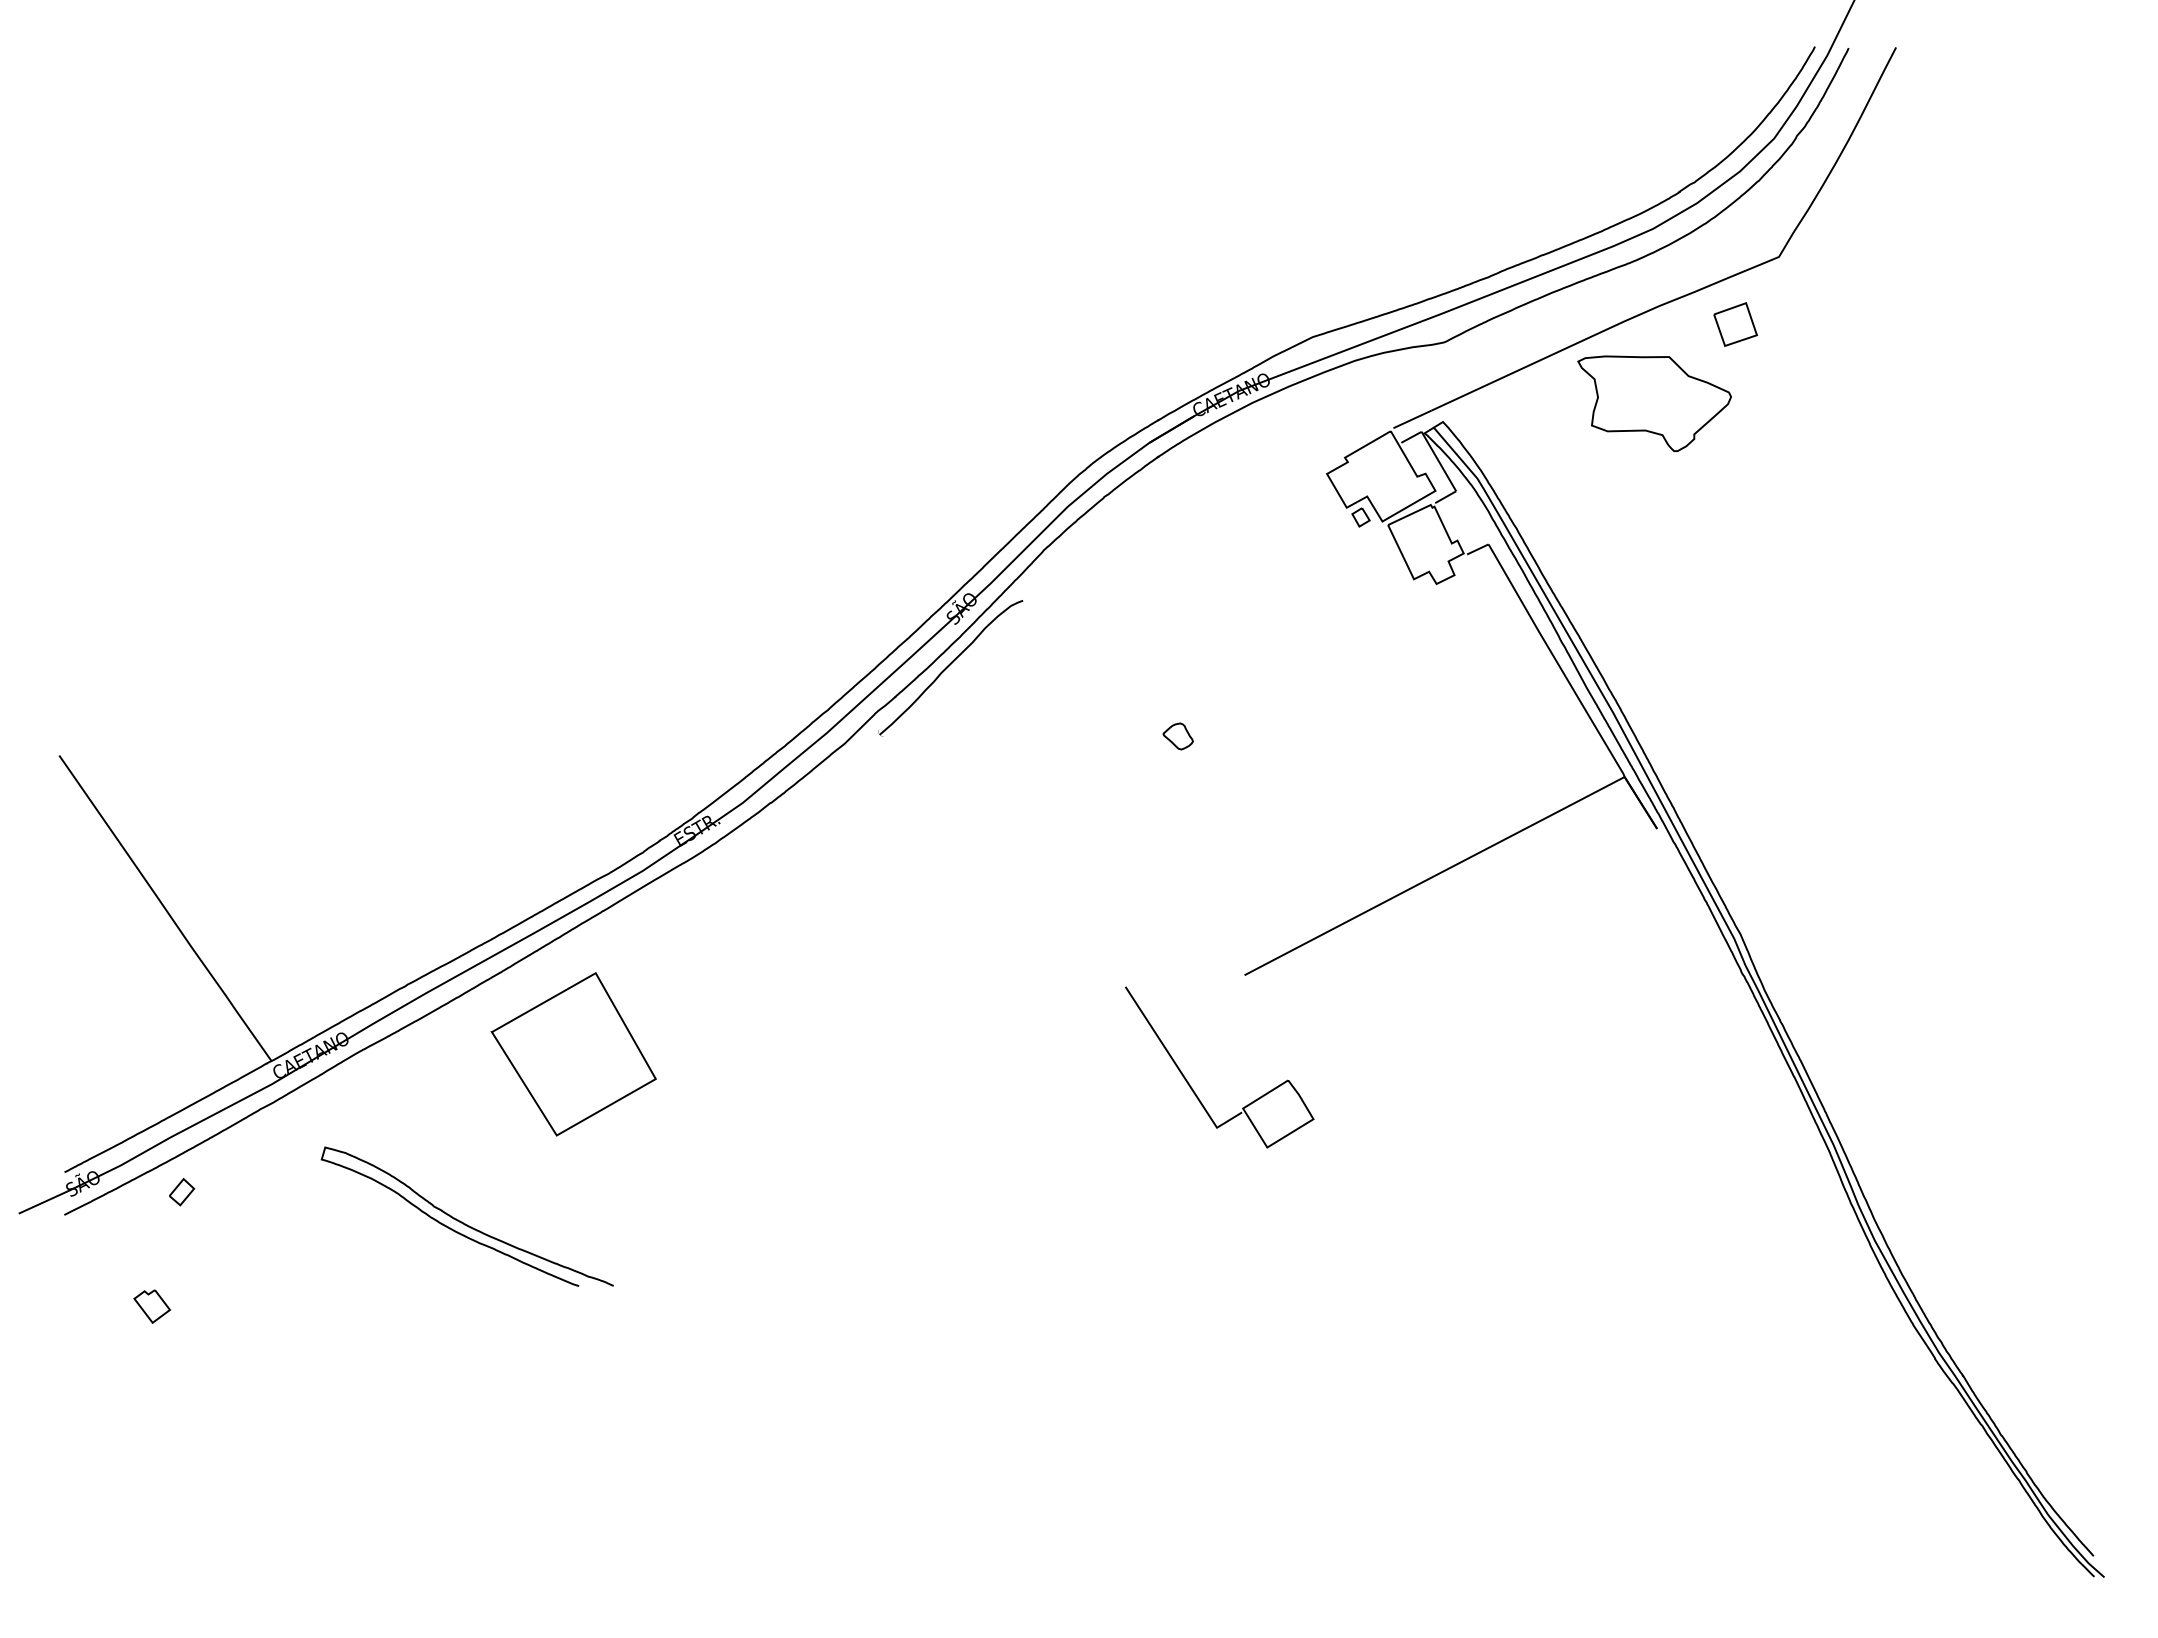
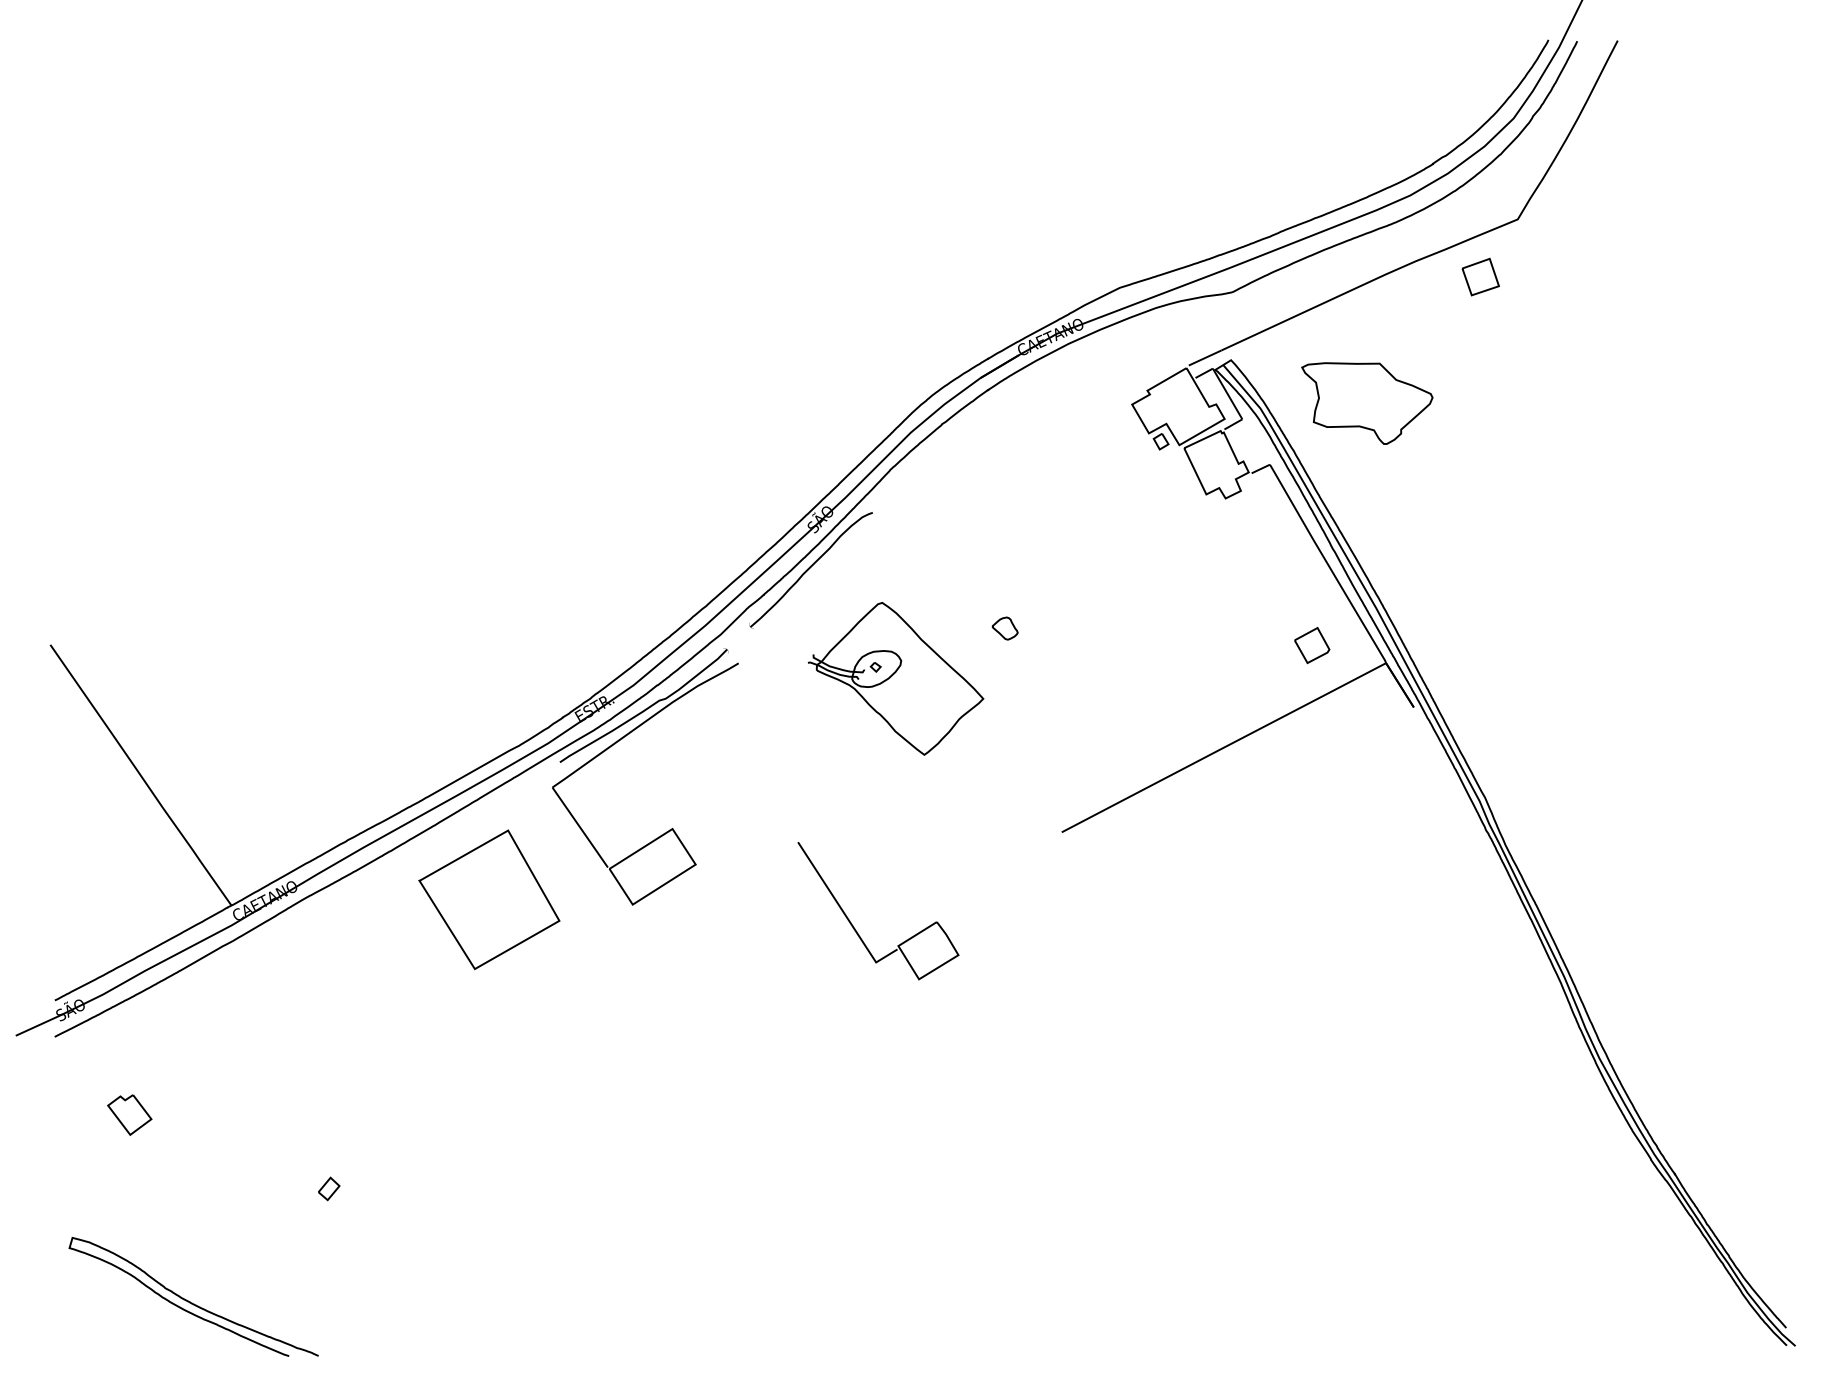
part: (1654, 403) -> (1367, 403), moved
part: (1538, 755) -> (1312, 644), added
part: (1050, 795) -> (896, 678), added
part: (726, 868) -> (619, 741), added
part: (1190, 1084) -> (853, 925), moved
part: (182, 1192) -> (329, 1189), moved
curve: (462, 1221) -> (189, 1301), moved
part: (151, 1306) -> (129, 1114), size x1.43

